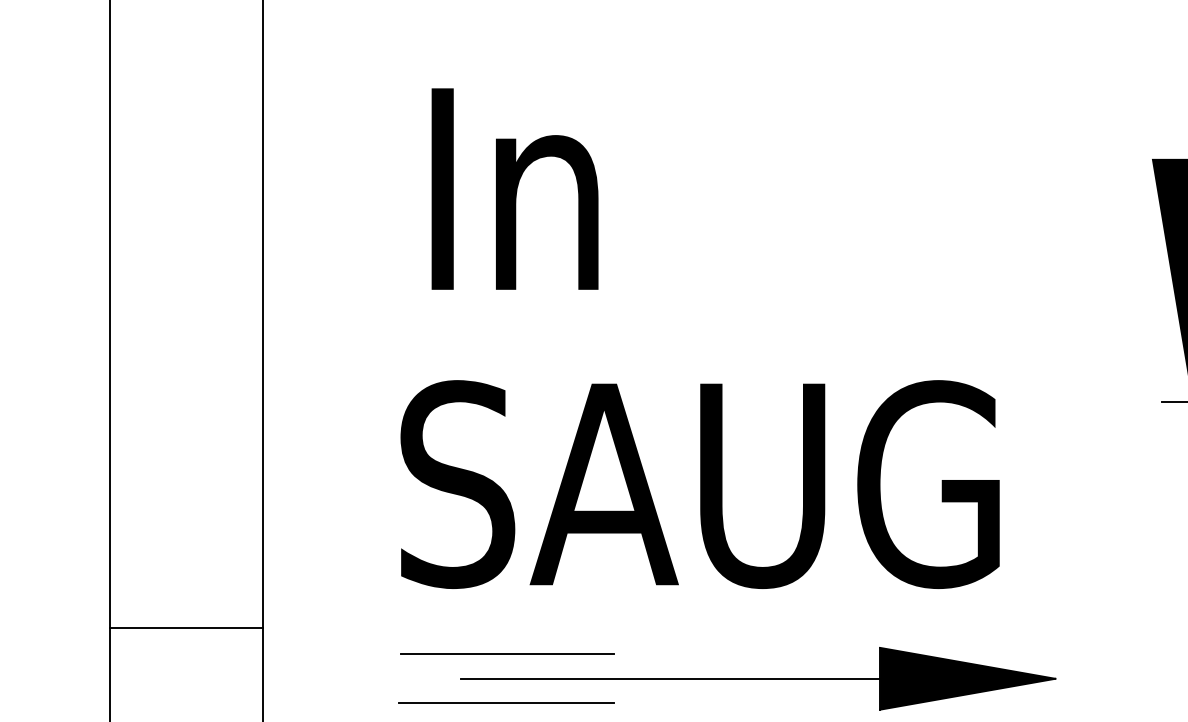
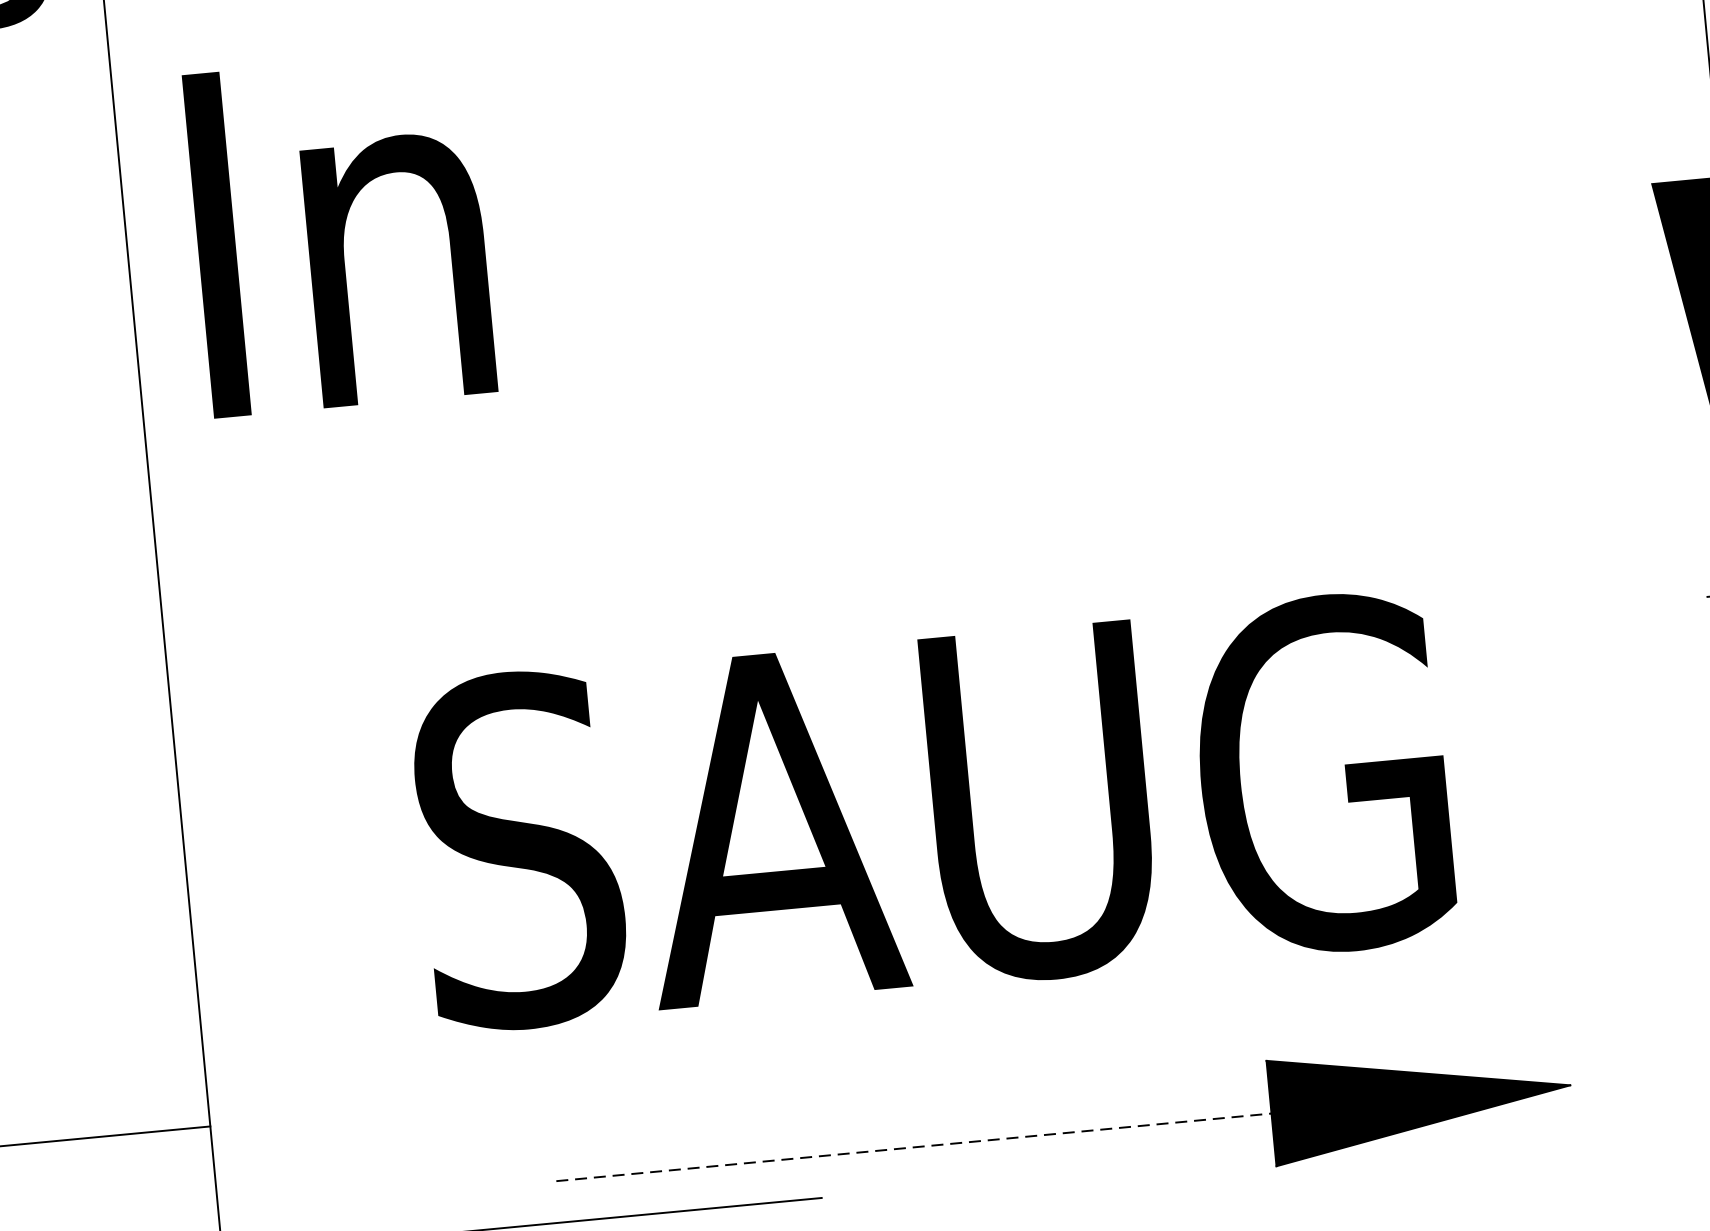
text: (514, 188) -> (339, 232), moved
line: (507, 654) -> (632, 1132), removed
line: (695, 678) -> (956, 1142), solid -> dashed

